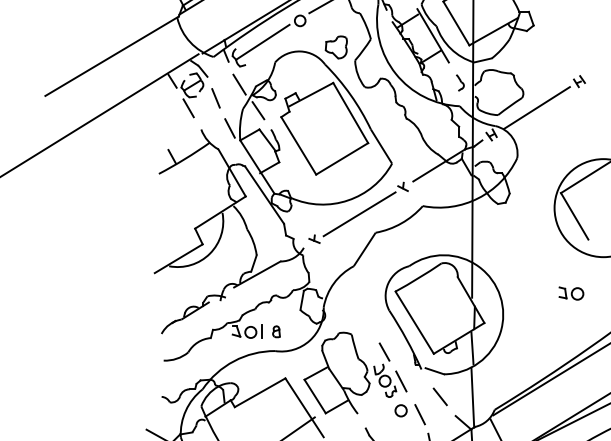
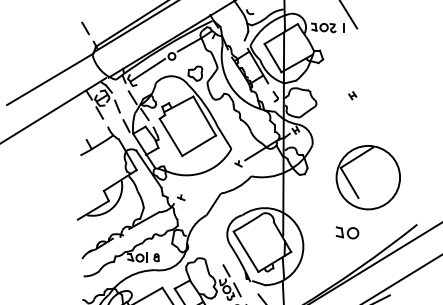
line: (537, 107) -> (325, 112), removed
line: (359, 214) -> (210, 181), removed
part: (571, 292) -> (347, 232), size x1.4

